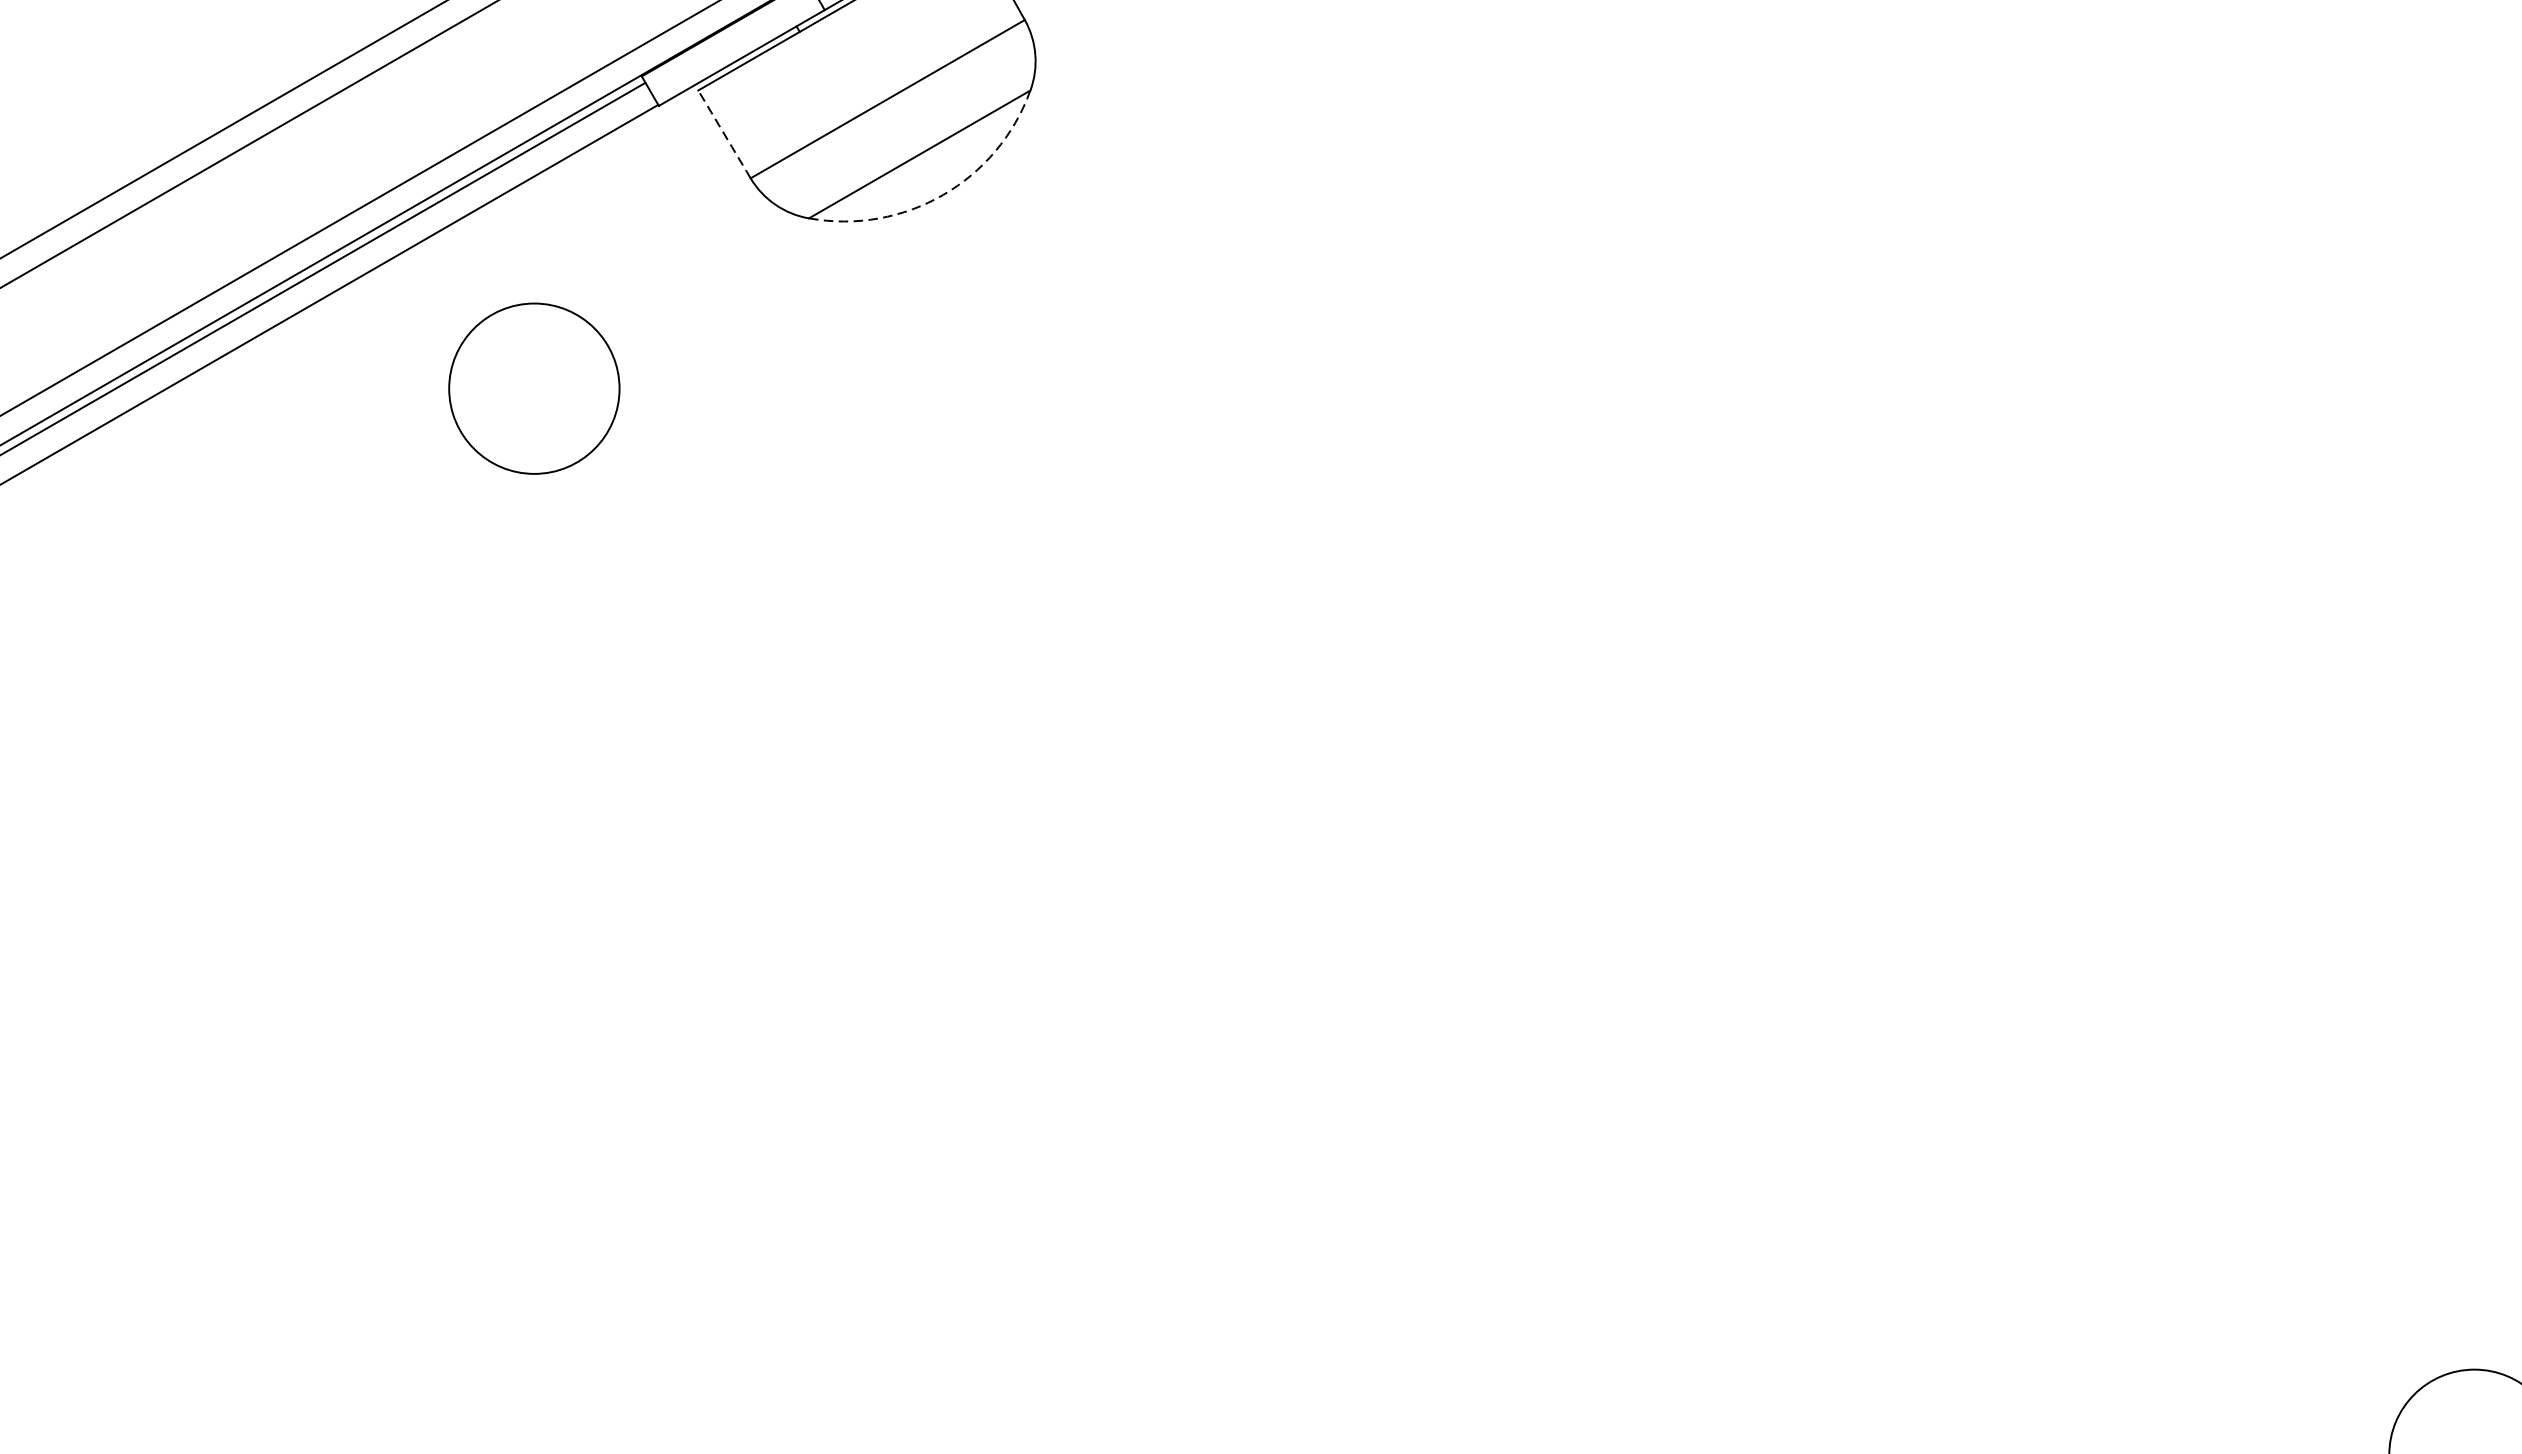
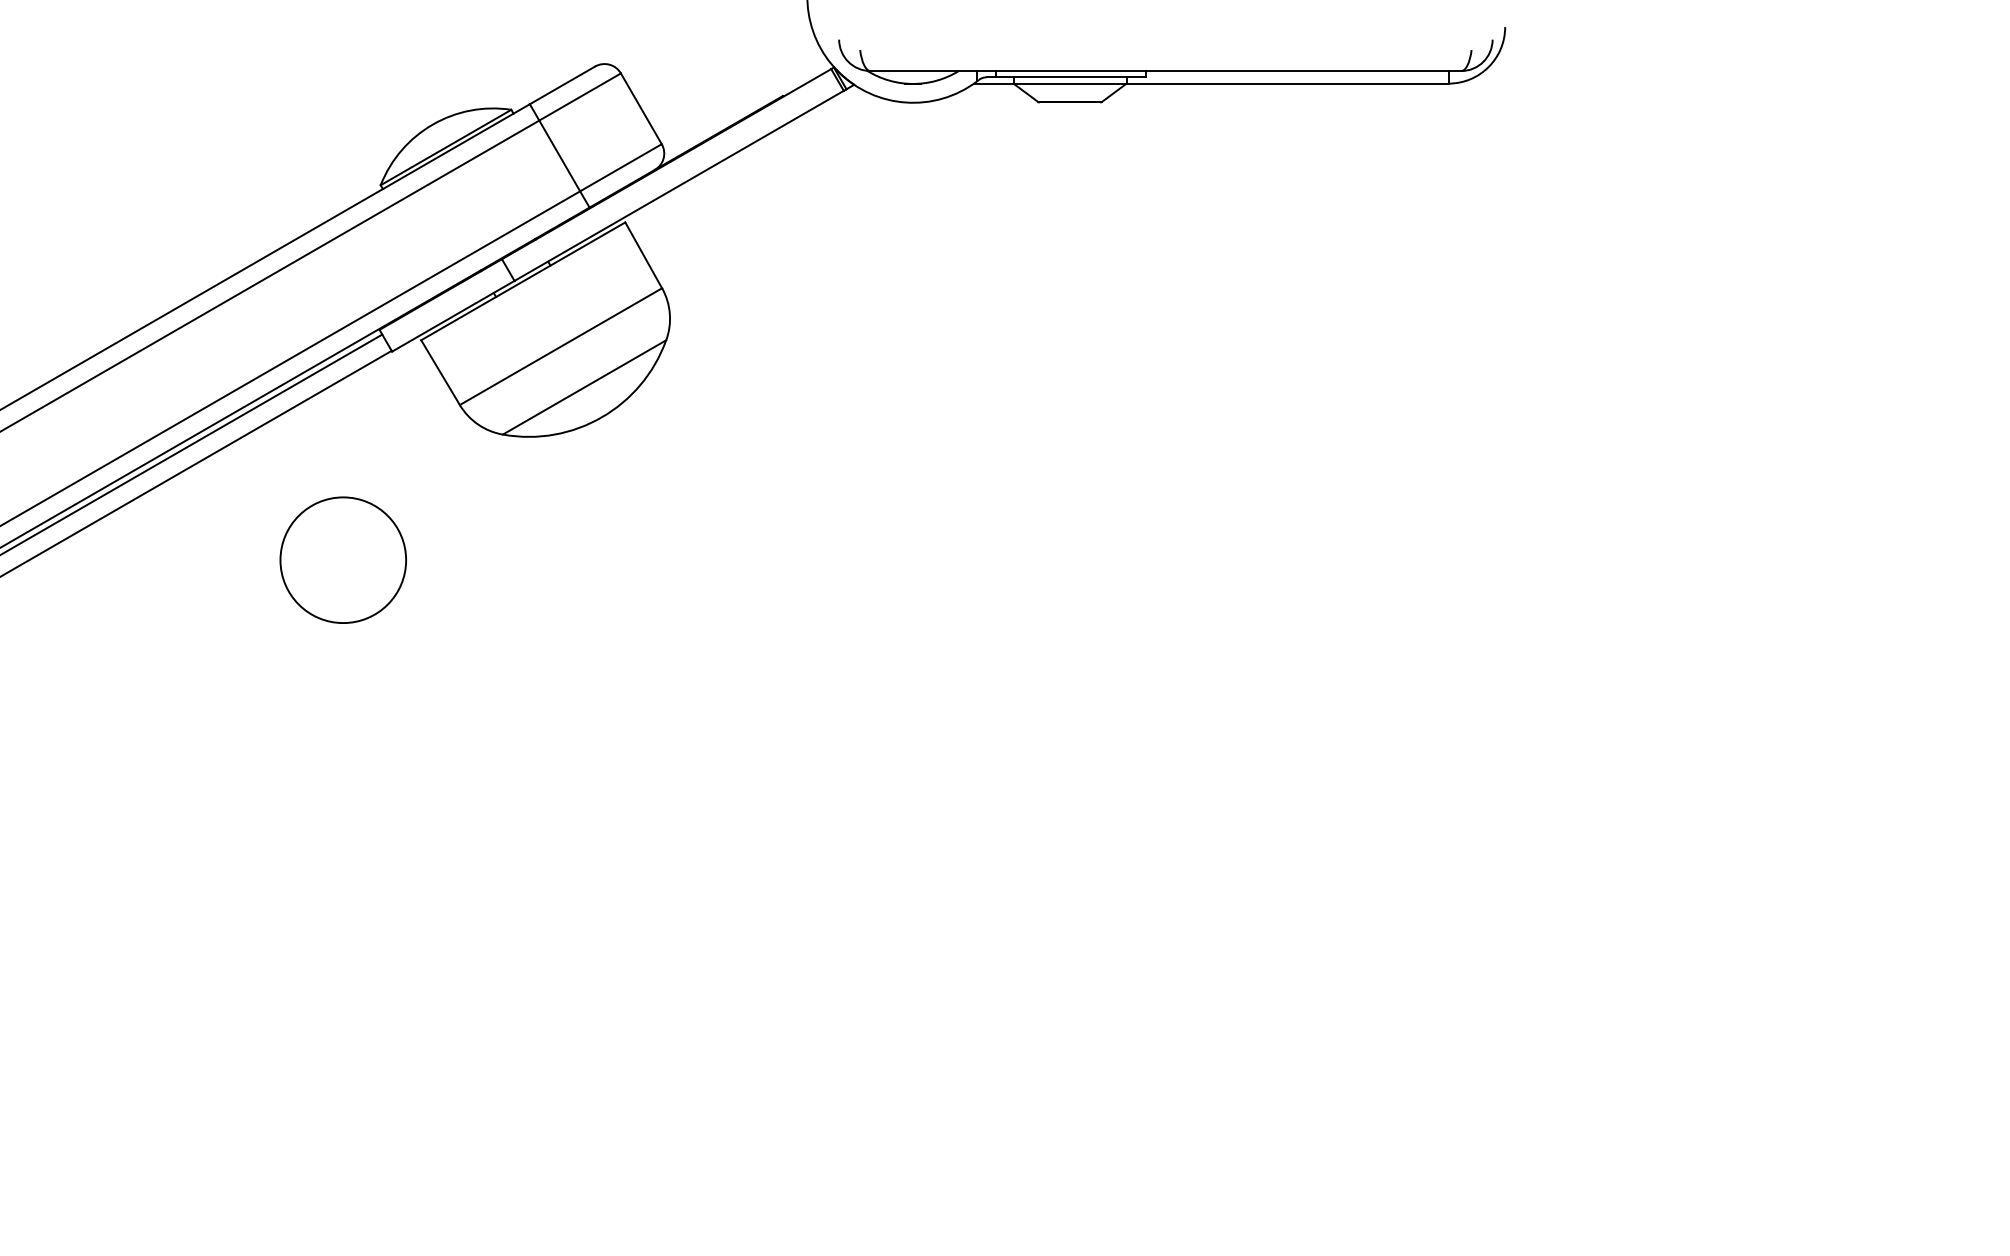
line: (724, 134) -> (440, 372), dashed -> solid
arc: (942, 195) -> (601, 417), dashed -> solid
circle: (533, 387) -> (342, 559), moved

